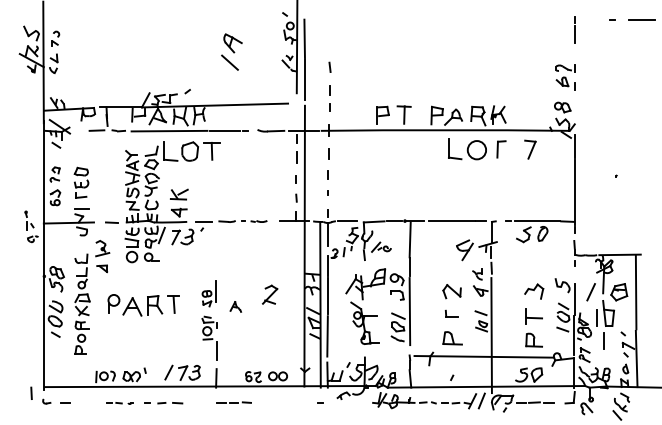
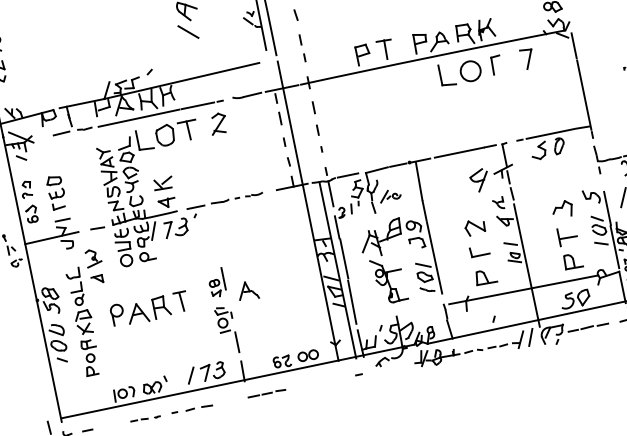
part: (270, 294) -> (218, 123), moved
part: (235, 306) -> (247, 290), size x1.67
part: (451, 313) -> (479, 250), size x1.43

